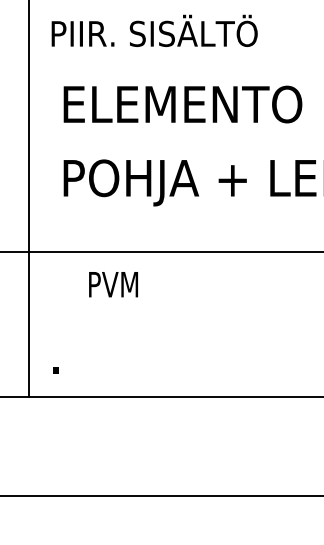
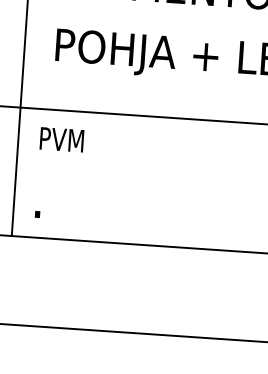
text: (113, 284) -> (61, 139), moved

